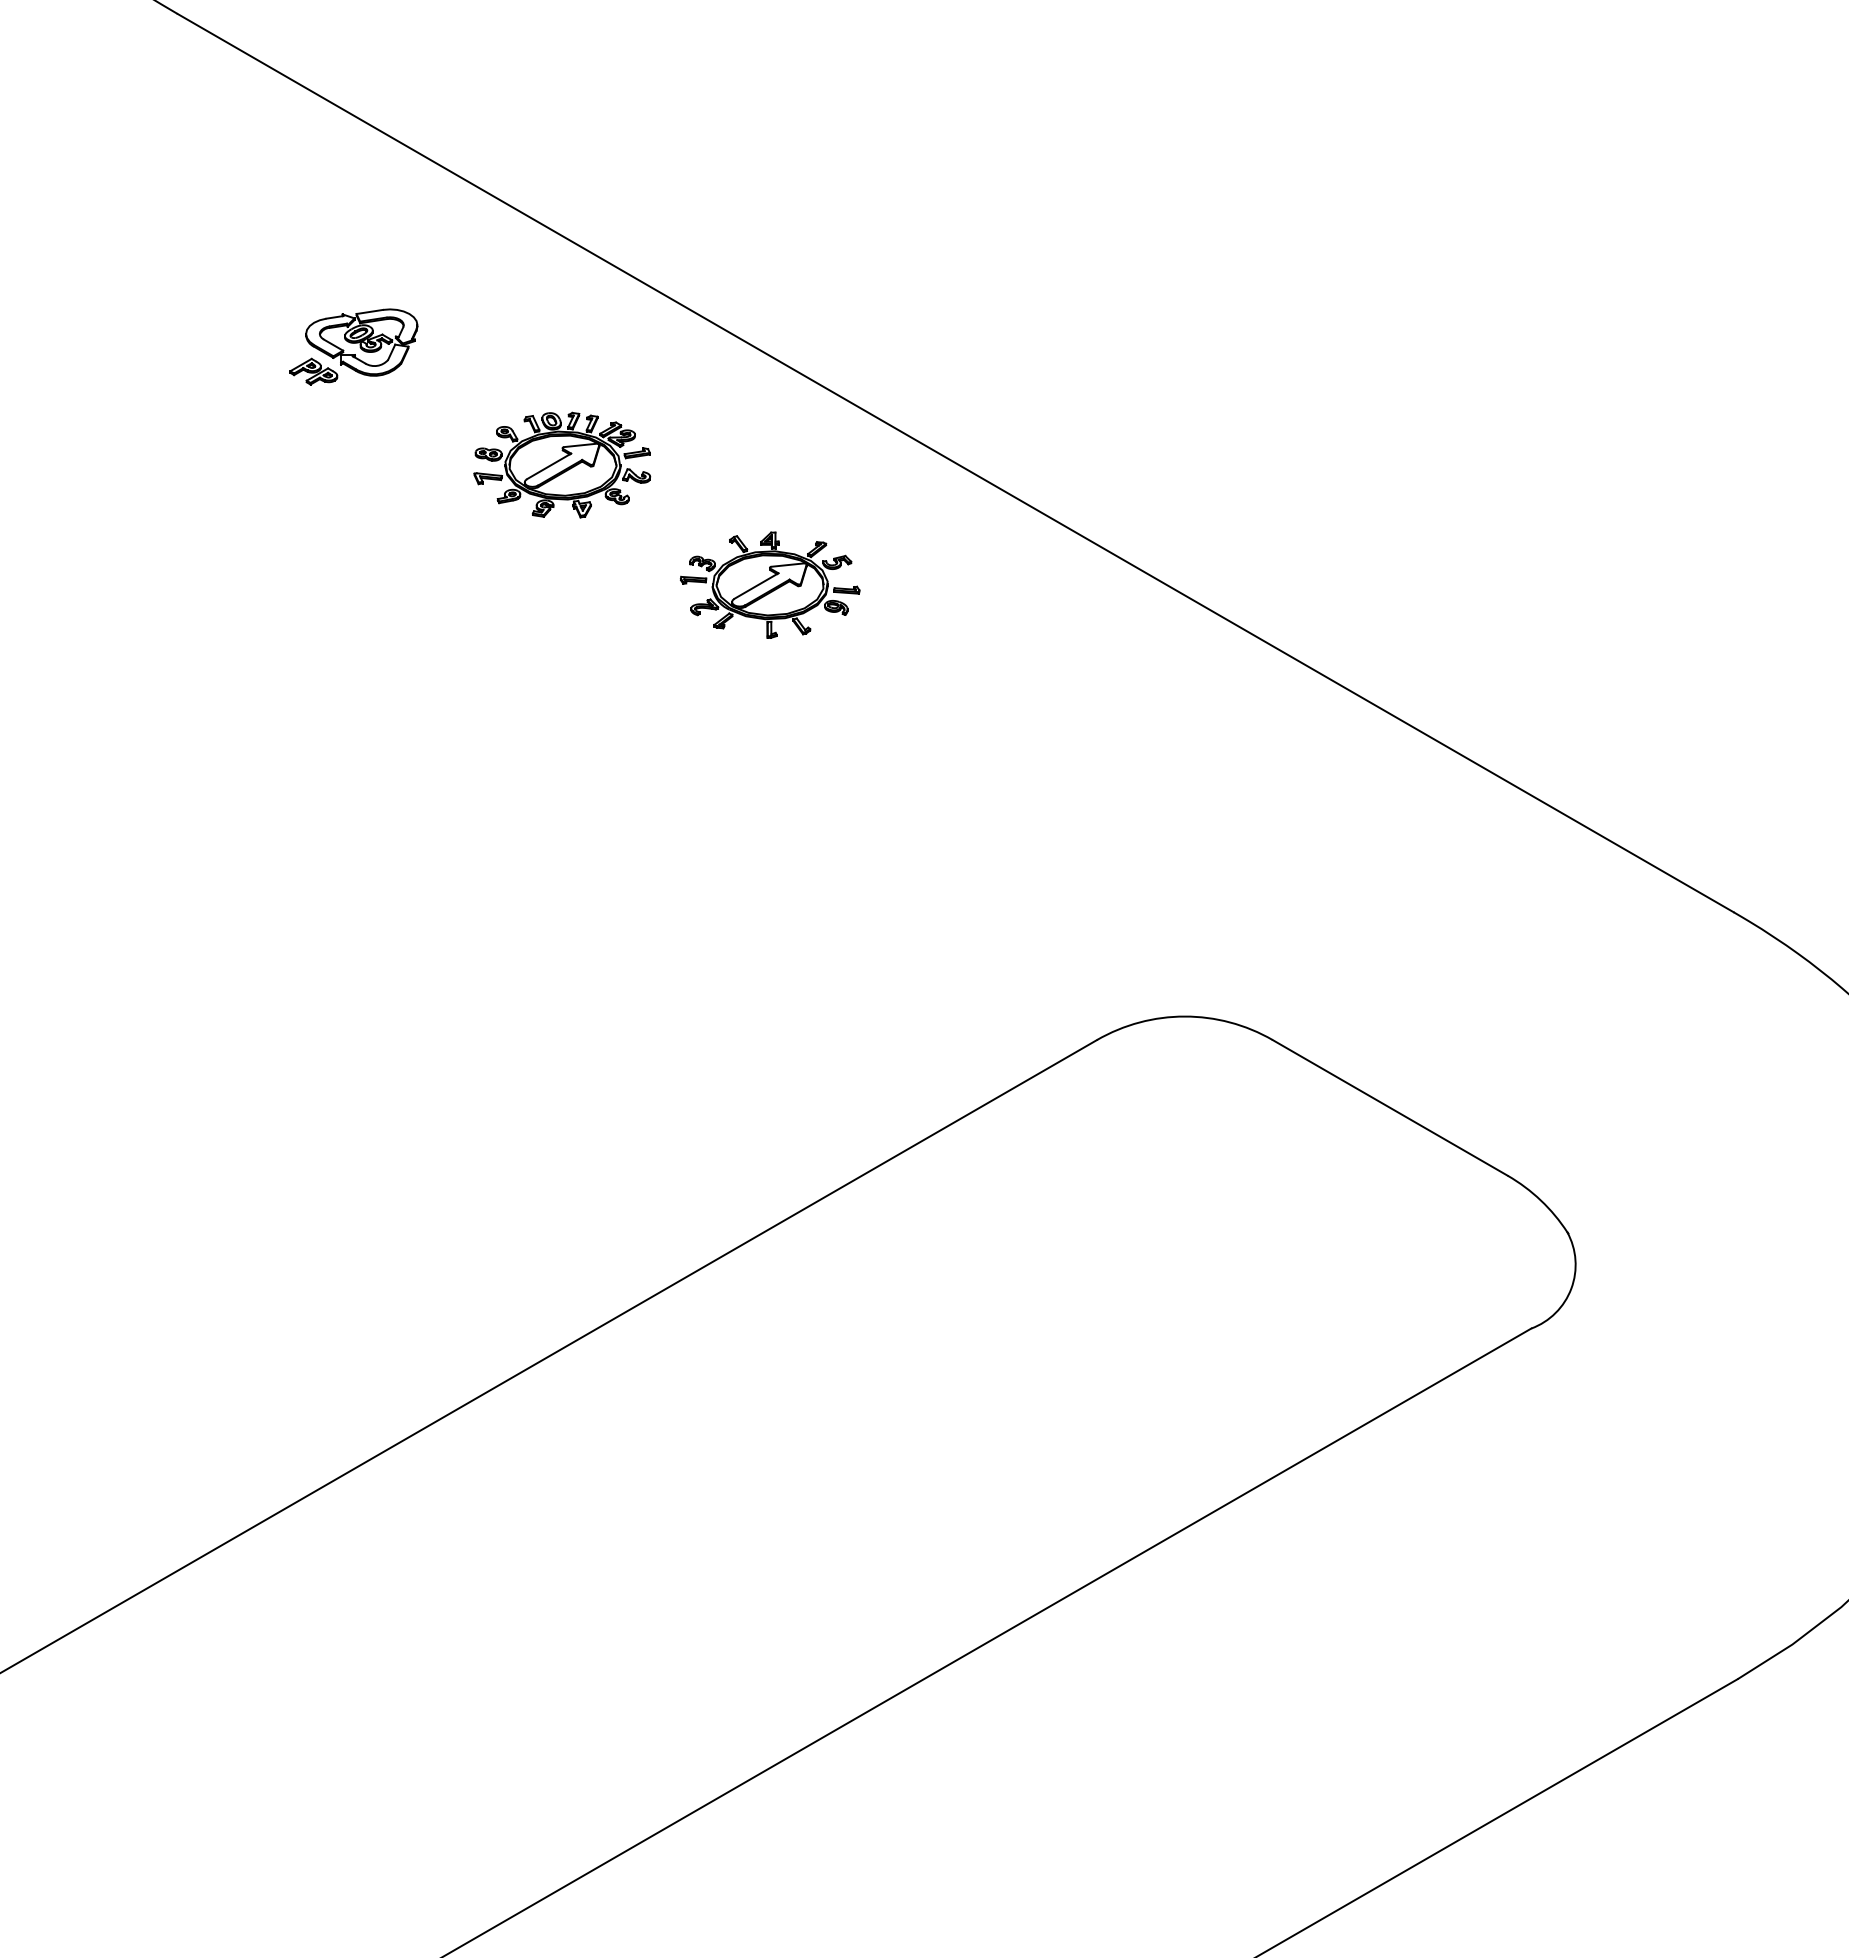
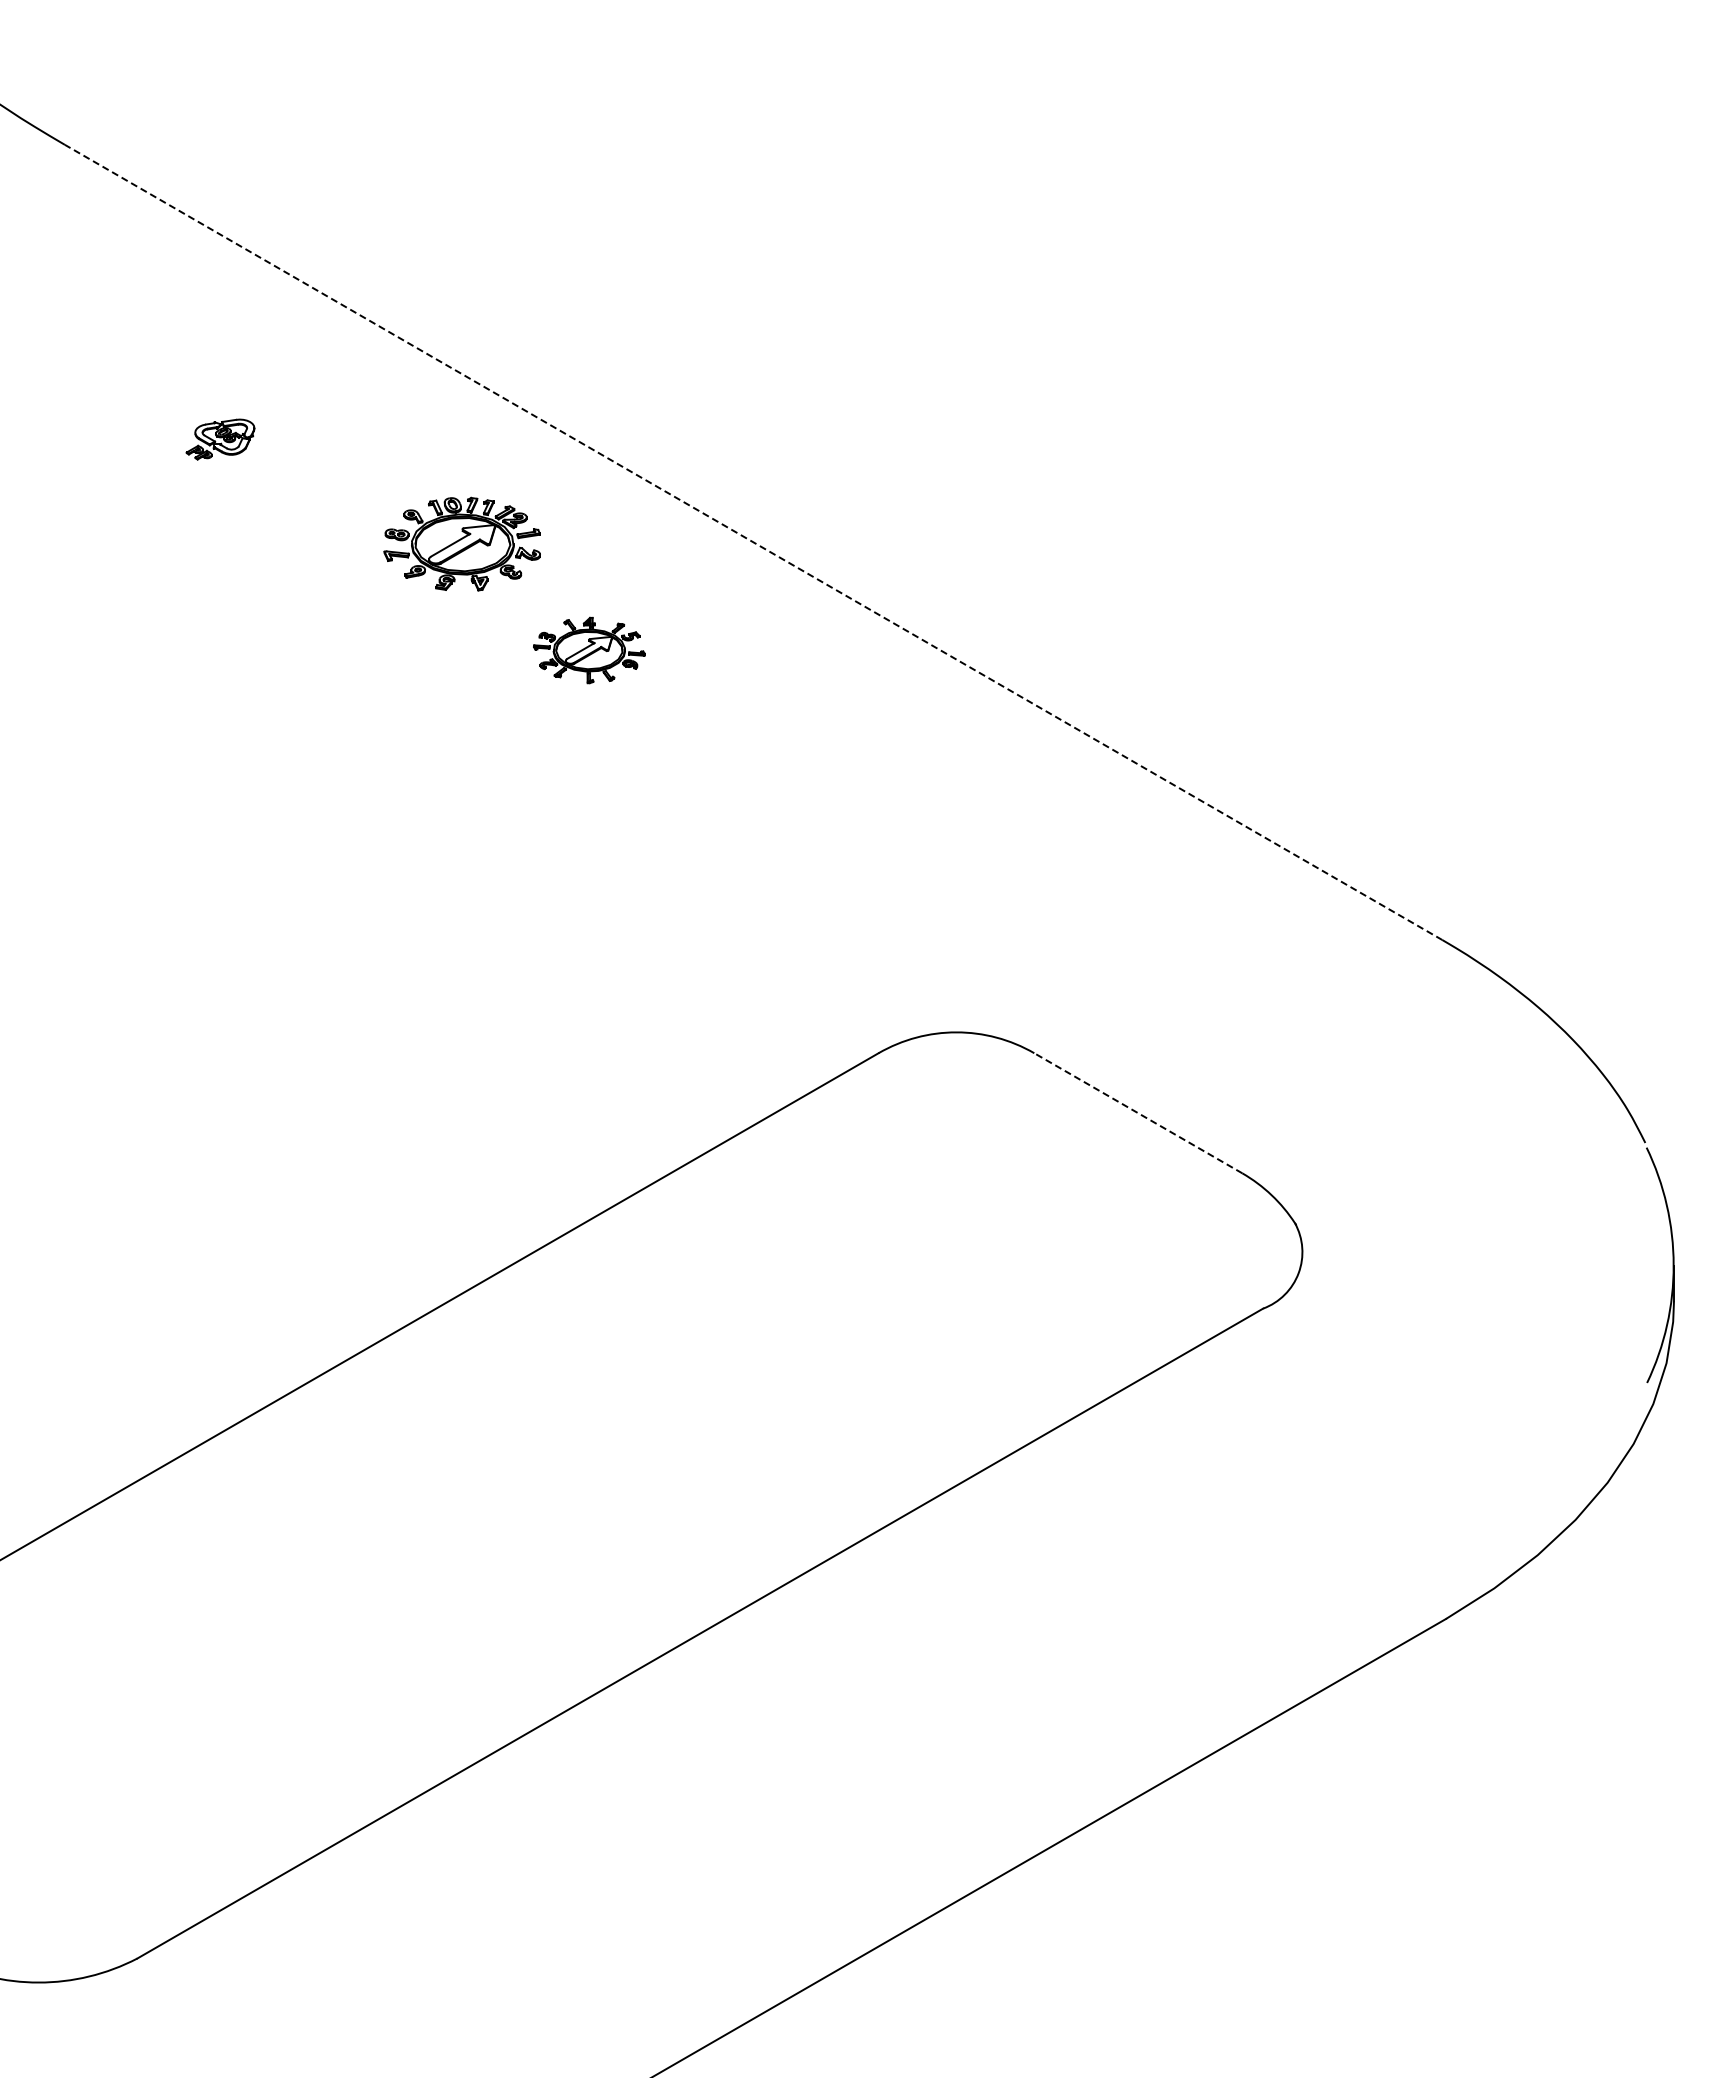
part: (353, 346) -> (220, 439), size x0.6
line: (955, 463) -> (753, 542), solid -> dashed
part: (561, 464) -> (461, 543), moved
part: (770, 585) -> (589, 650), size x0.7
line: (1389, 1108) -> (1137, 1113), solid -> dashed

